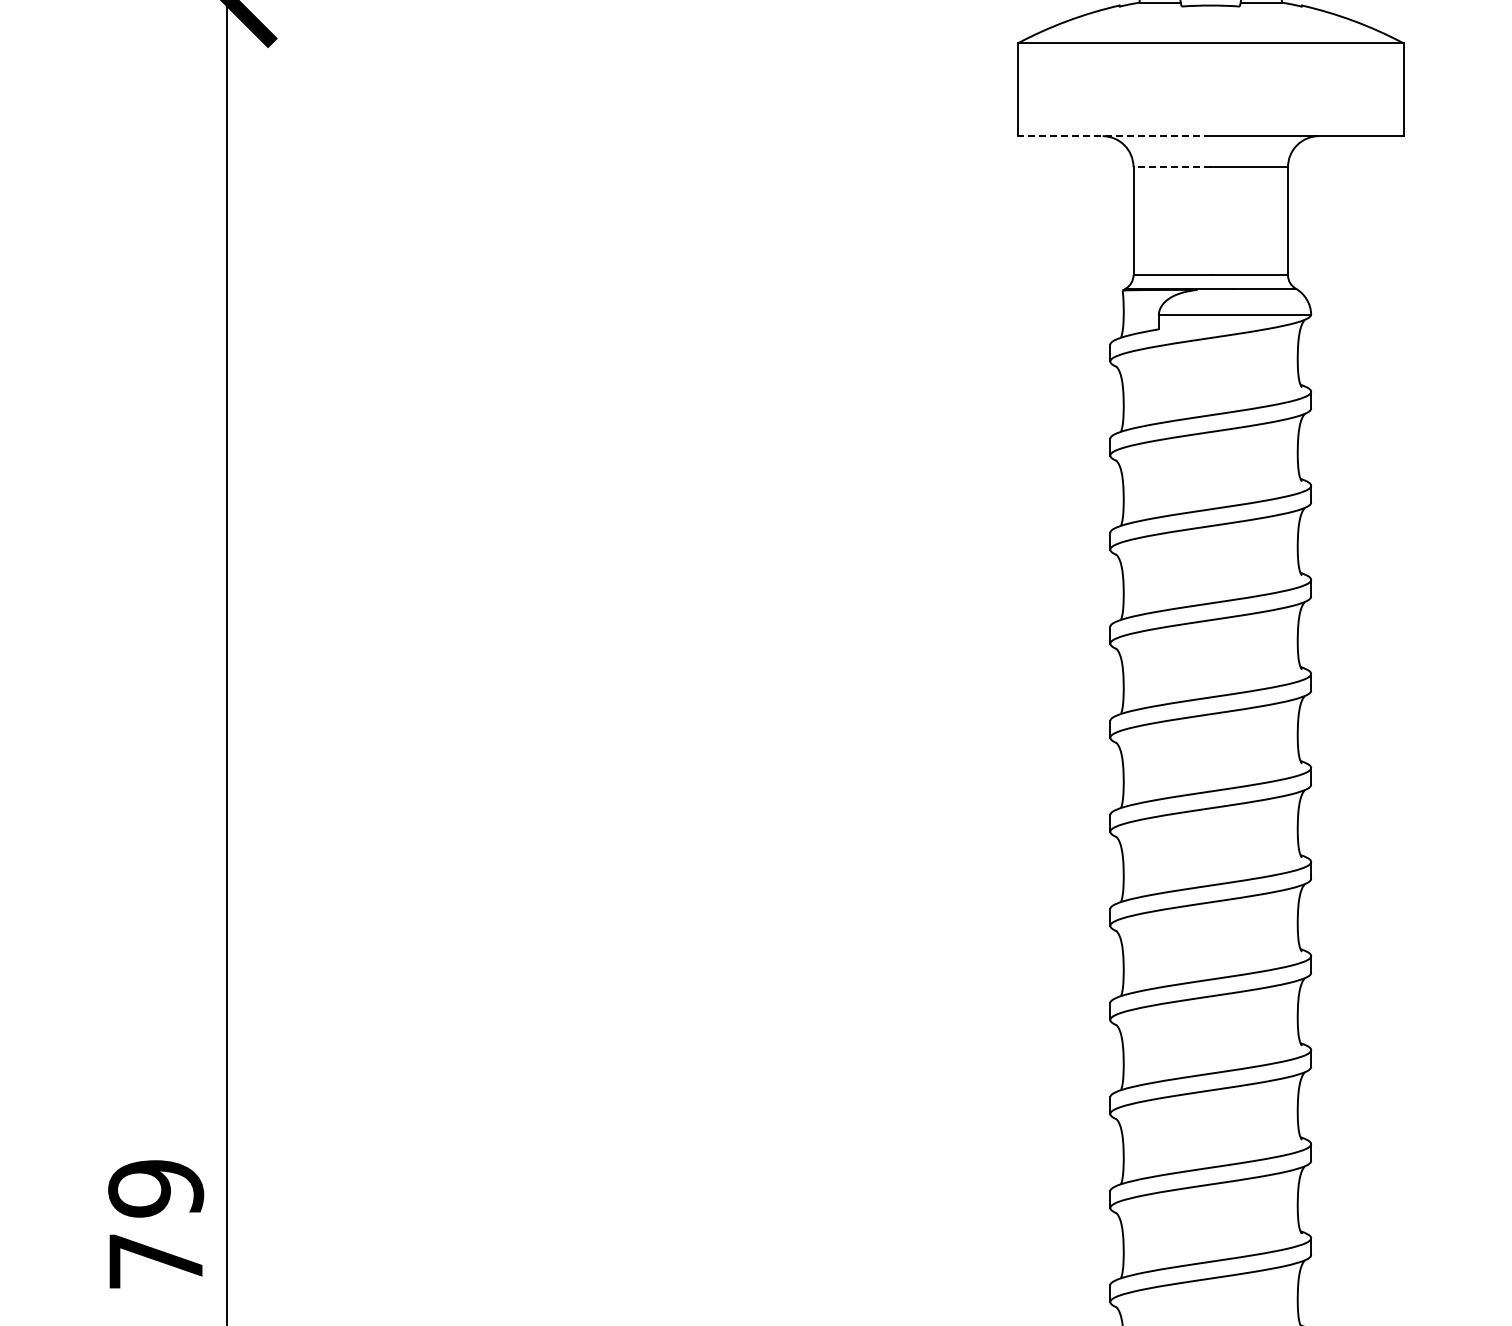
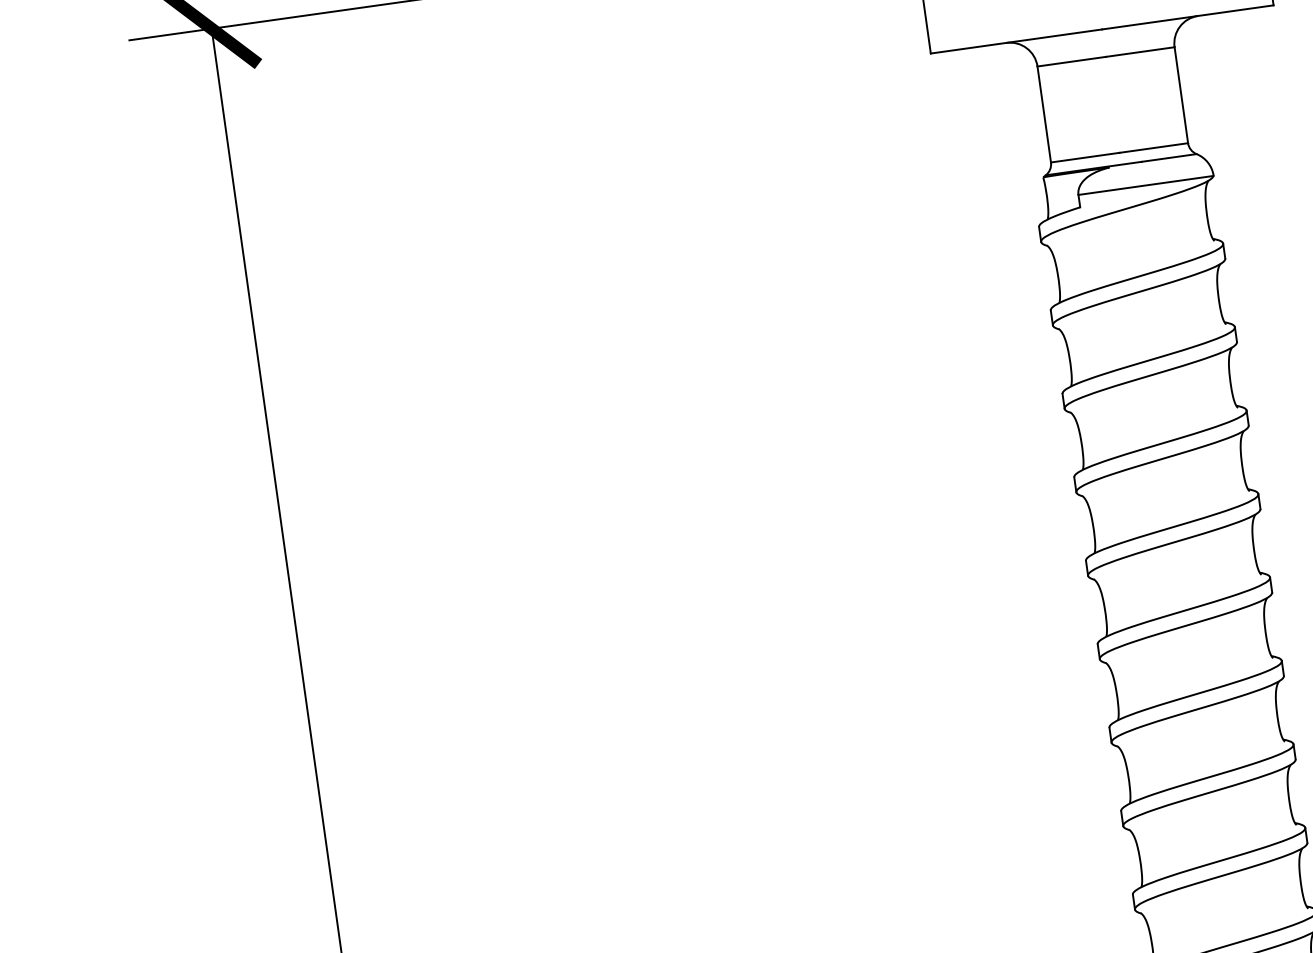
line: (1114, 136) -> (1016, 41), dashed -> solid
line: (1172, 167) -> (1072, 62), dashed -> solid

